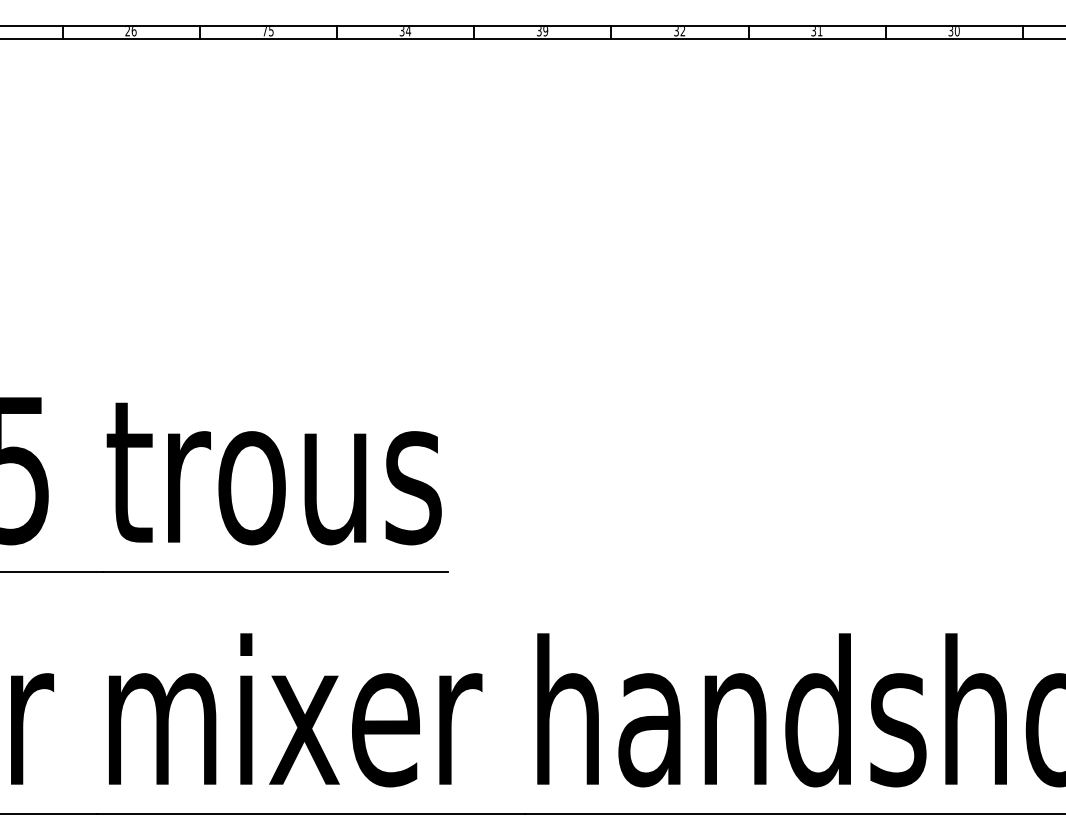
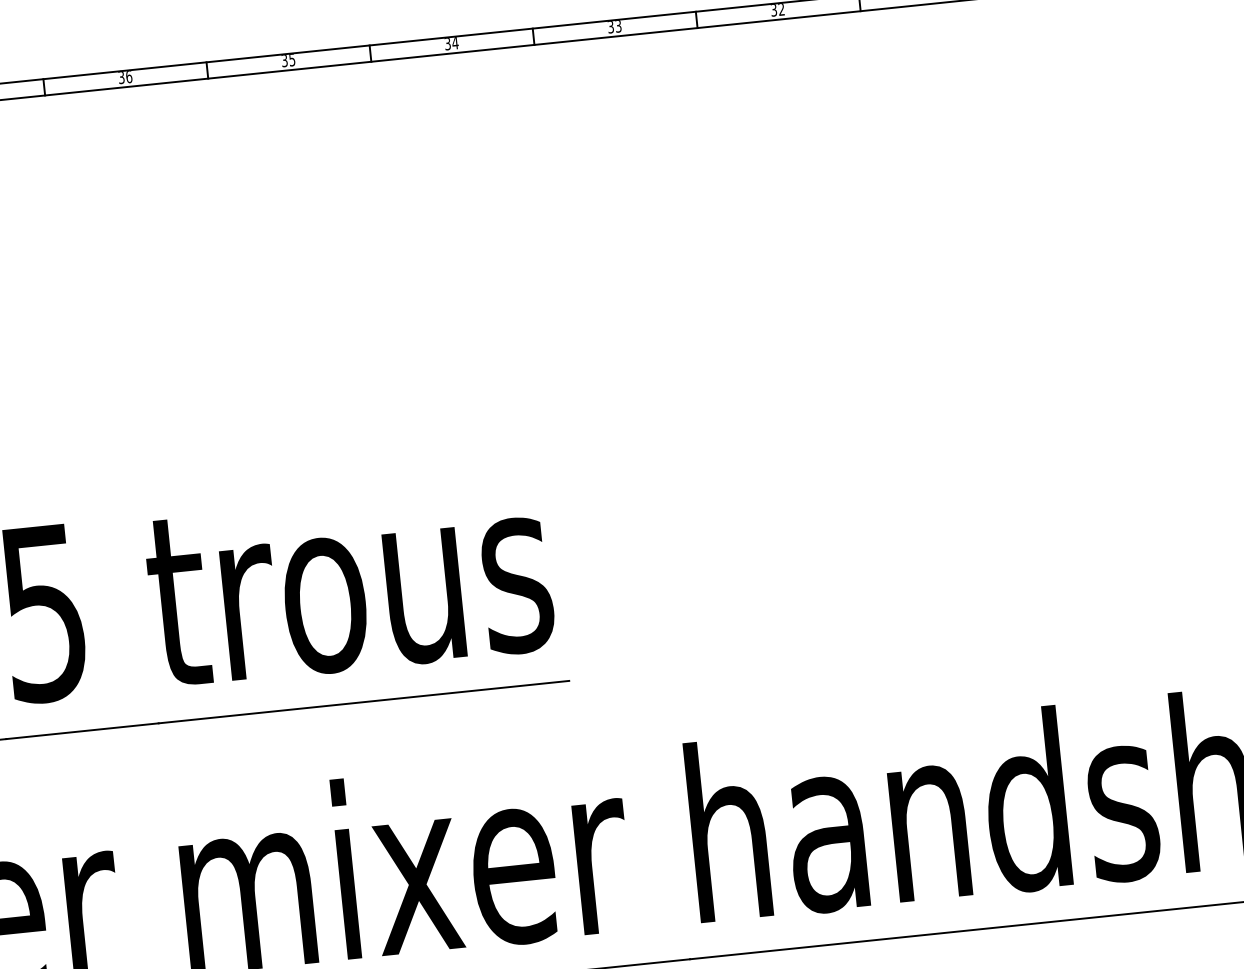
text: (127, 31) -> (121, 78), 26 -> 36
text: (264, 31) -> (284, 61), 75 -> 35
text: (545, 31) -> (618, 26), 39 -> 33

